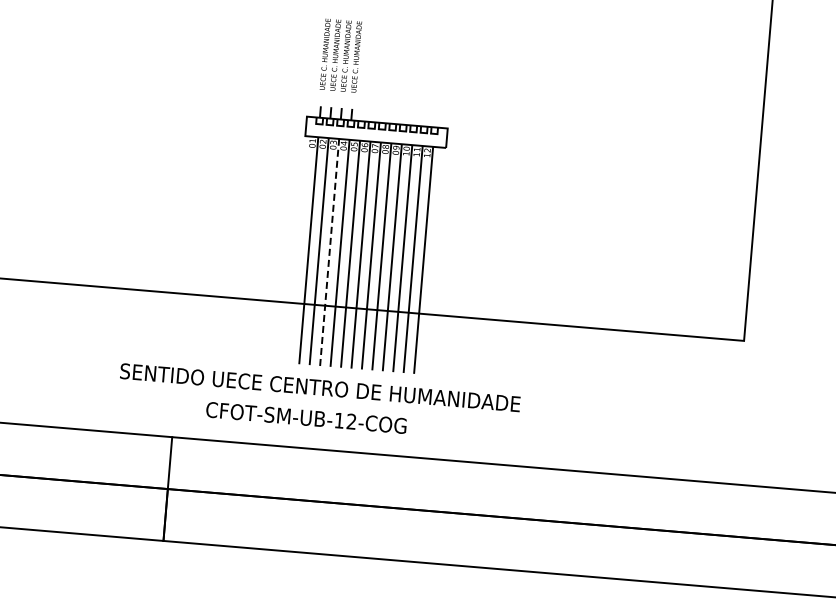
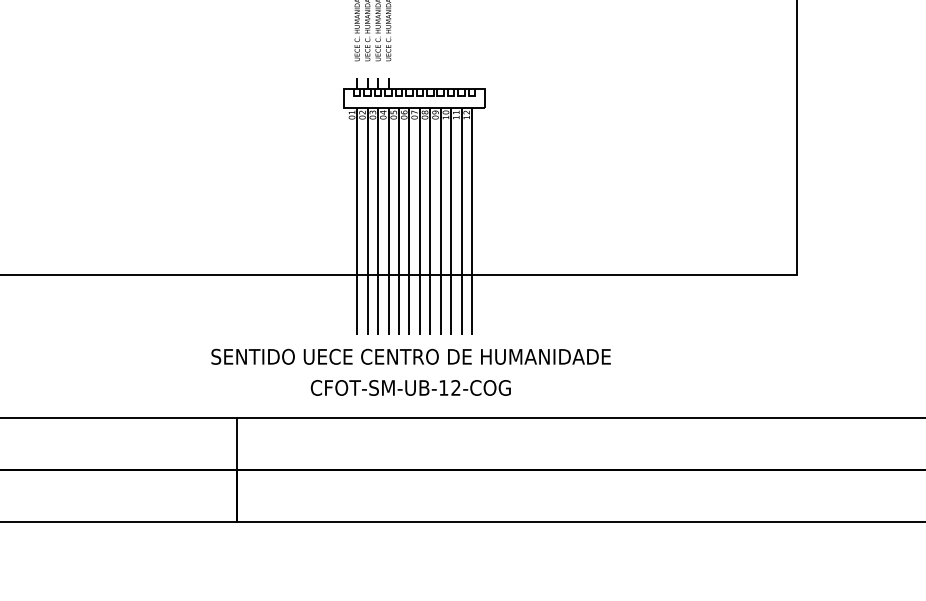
line: (330, 252) -> (378, 221), dashed -> solid
text: (319, 387) -> (410, 356), moved
text: (306, 417) -> (410, 387), moved

